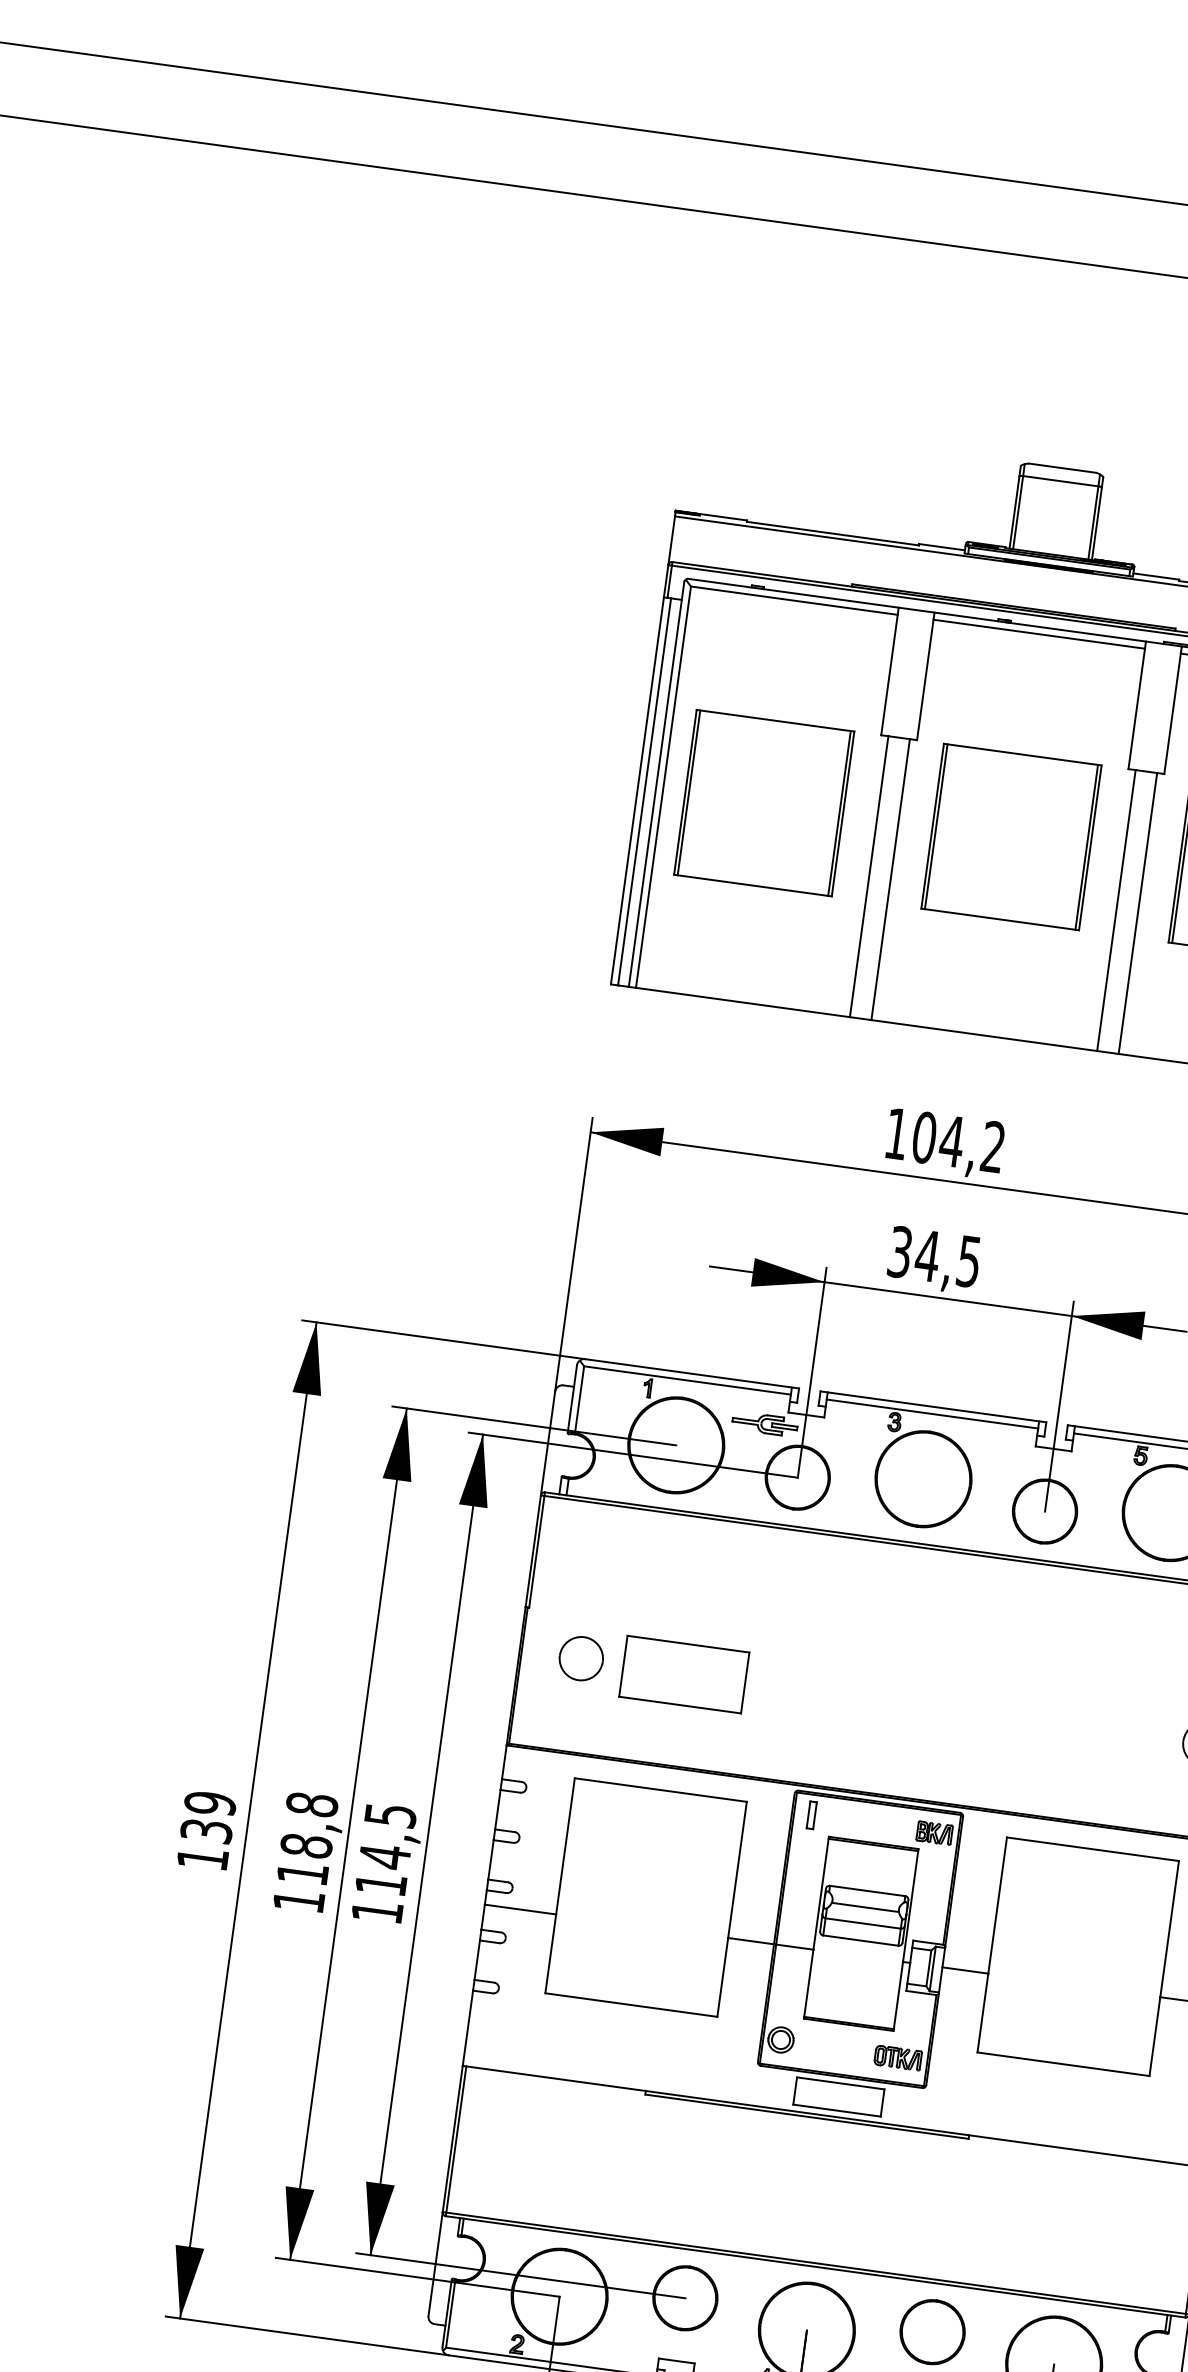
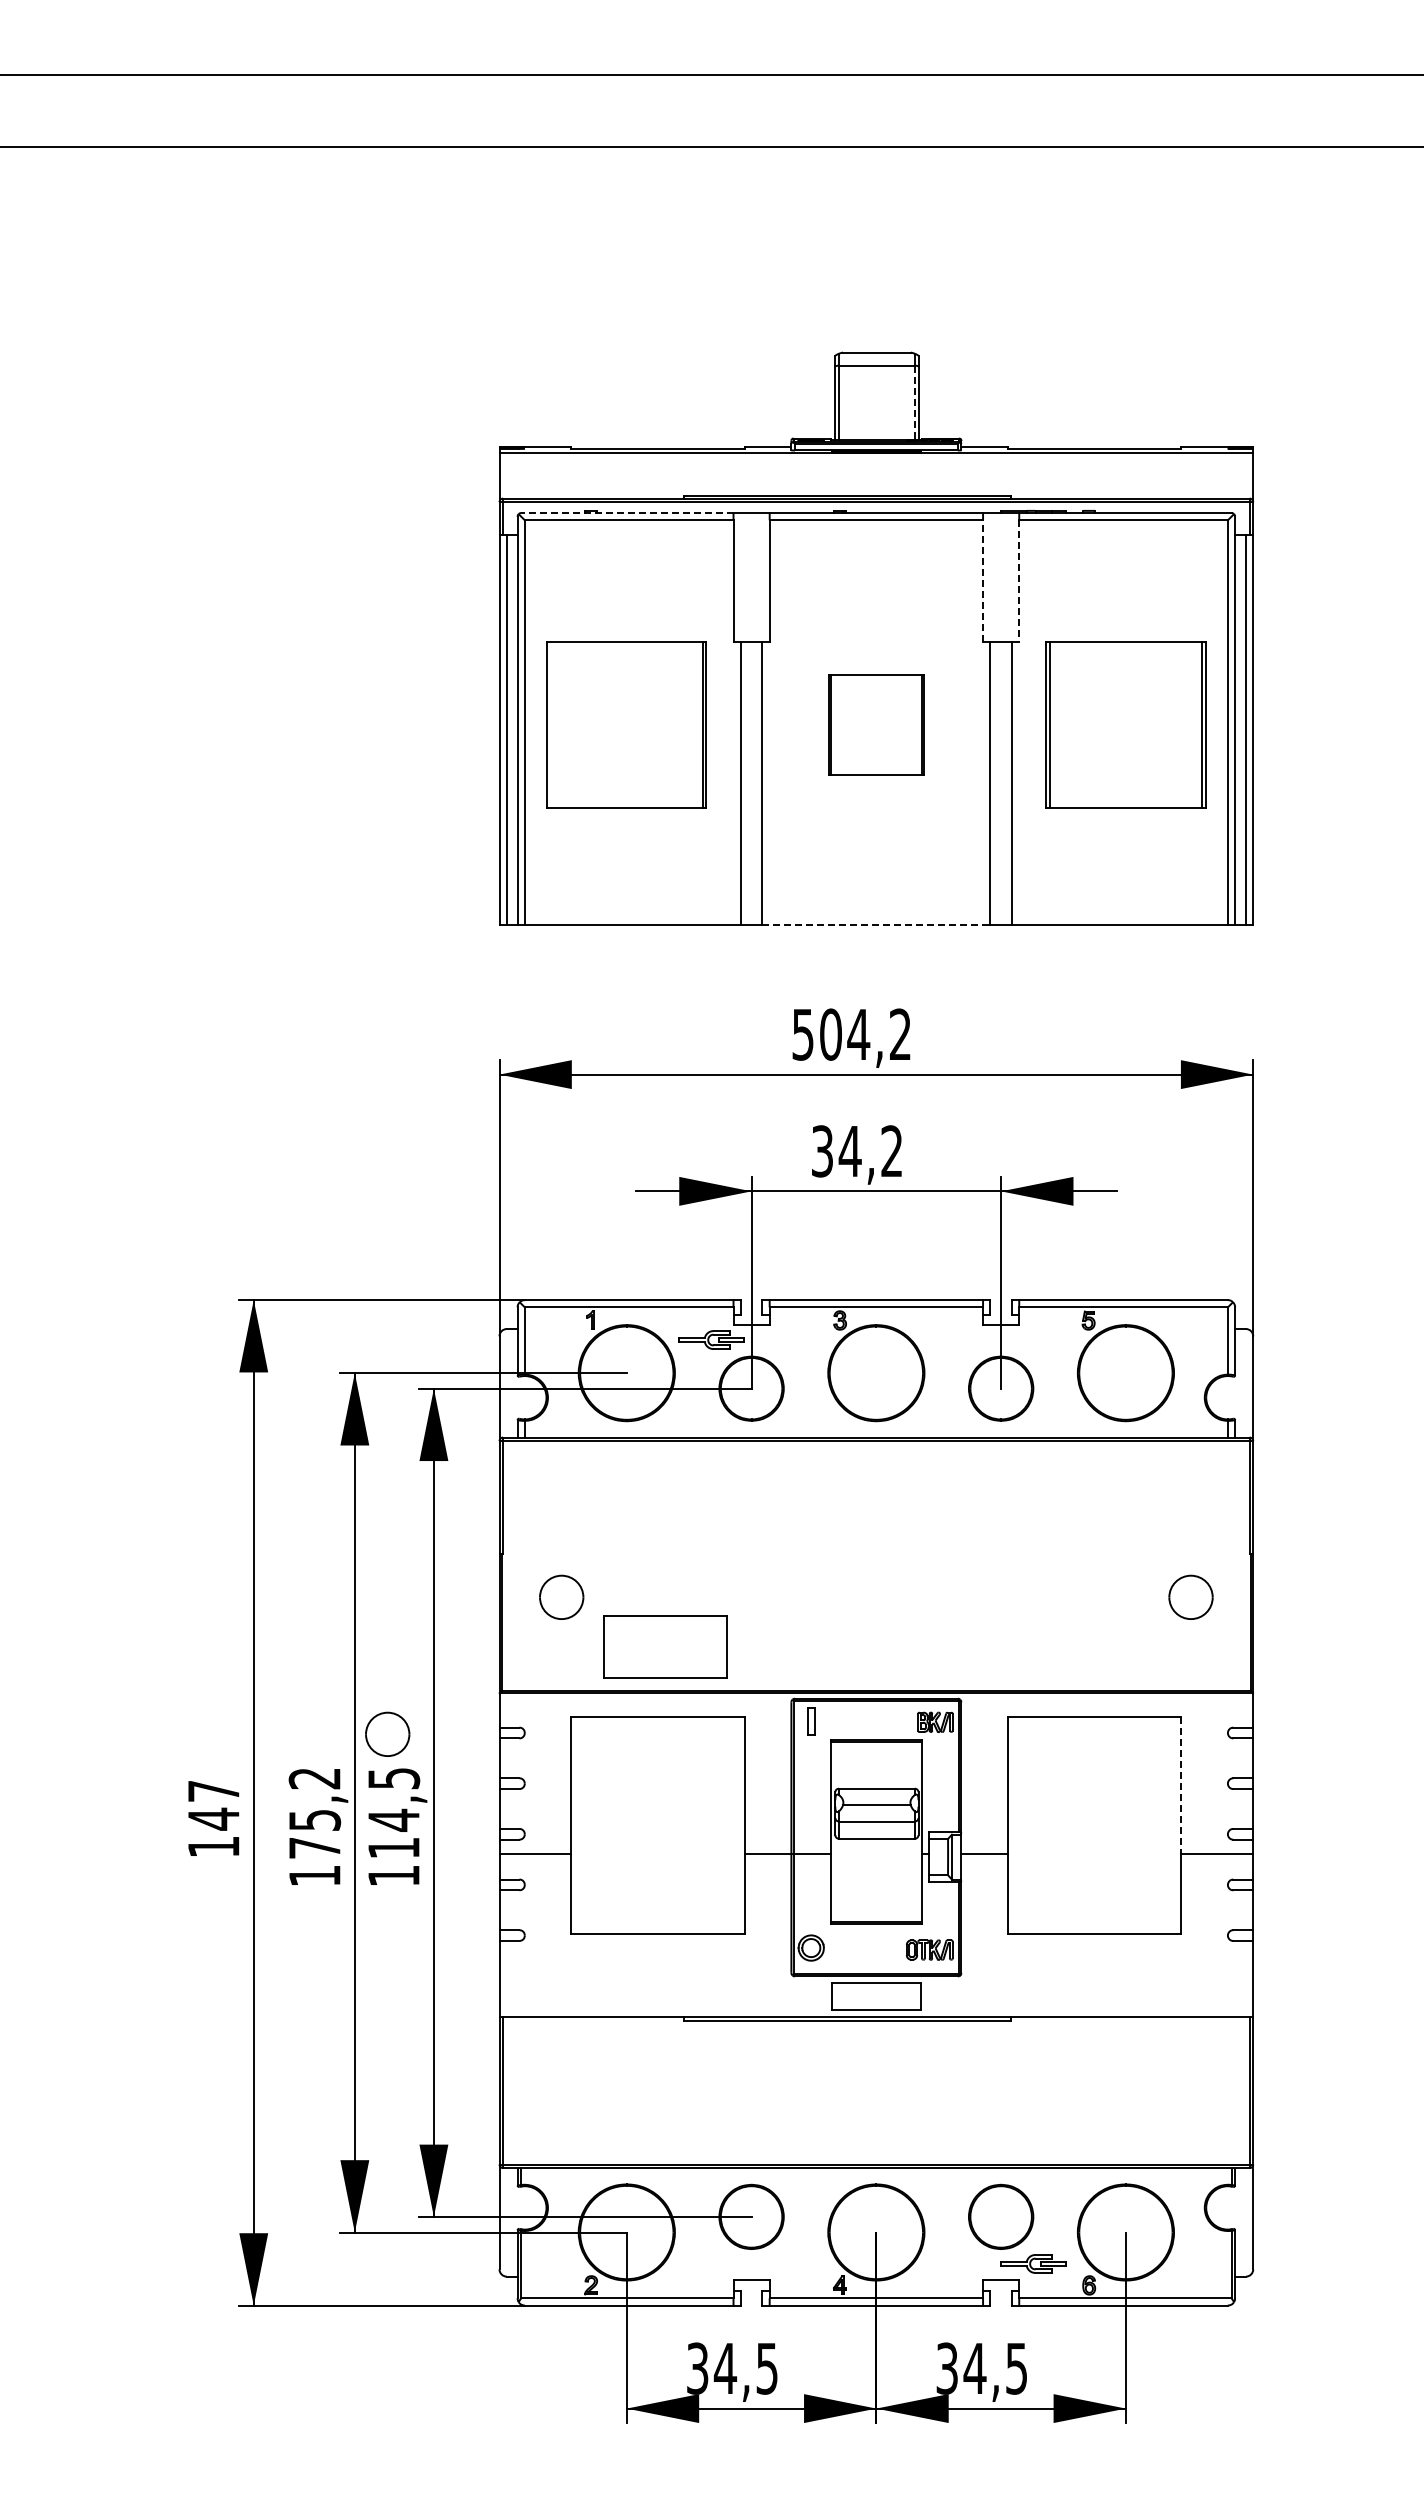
line: (1093, 522) -> (914, 402), solid -> dashed
line: (792, 593) -> (626, 513), solid -> dashed
line: (1137, 709) -> (983, 581), solid -> dashed
line: (1172, 714) -> (1019, 581), solid -> dashed
line: (688, 792) -> (550, 724), removed
part: (1011, 836) -> (876, 724), size x0.6
line: (984, 1035) -> (876, 925), solid -> dashed
text: (896, 1133) -> (802, 1034), 104,2 -> 504,2
text: (968, 1261) -> (891, 1151), 34,5 -> 34,2
part: (684, 1673) -> (665, 1646), moved
part: (390, 1769) -> (387, 1733), added
text: (208, 1817) -> (213, 1805), 139 -> 147
text: (307, 1838) -> (314, 1812), 118,8 -> 175,2
line: (1169, 1929) -> (1181, 1785), solid -> dashed

